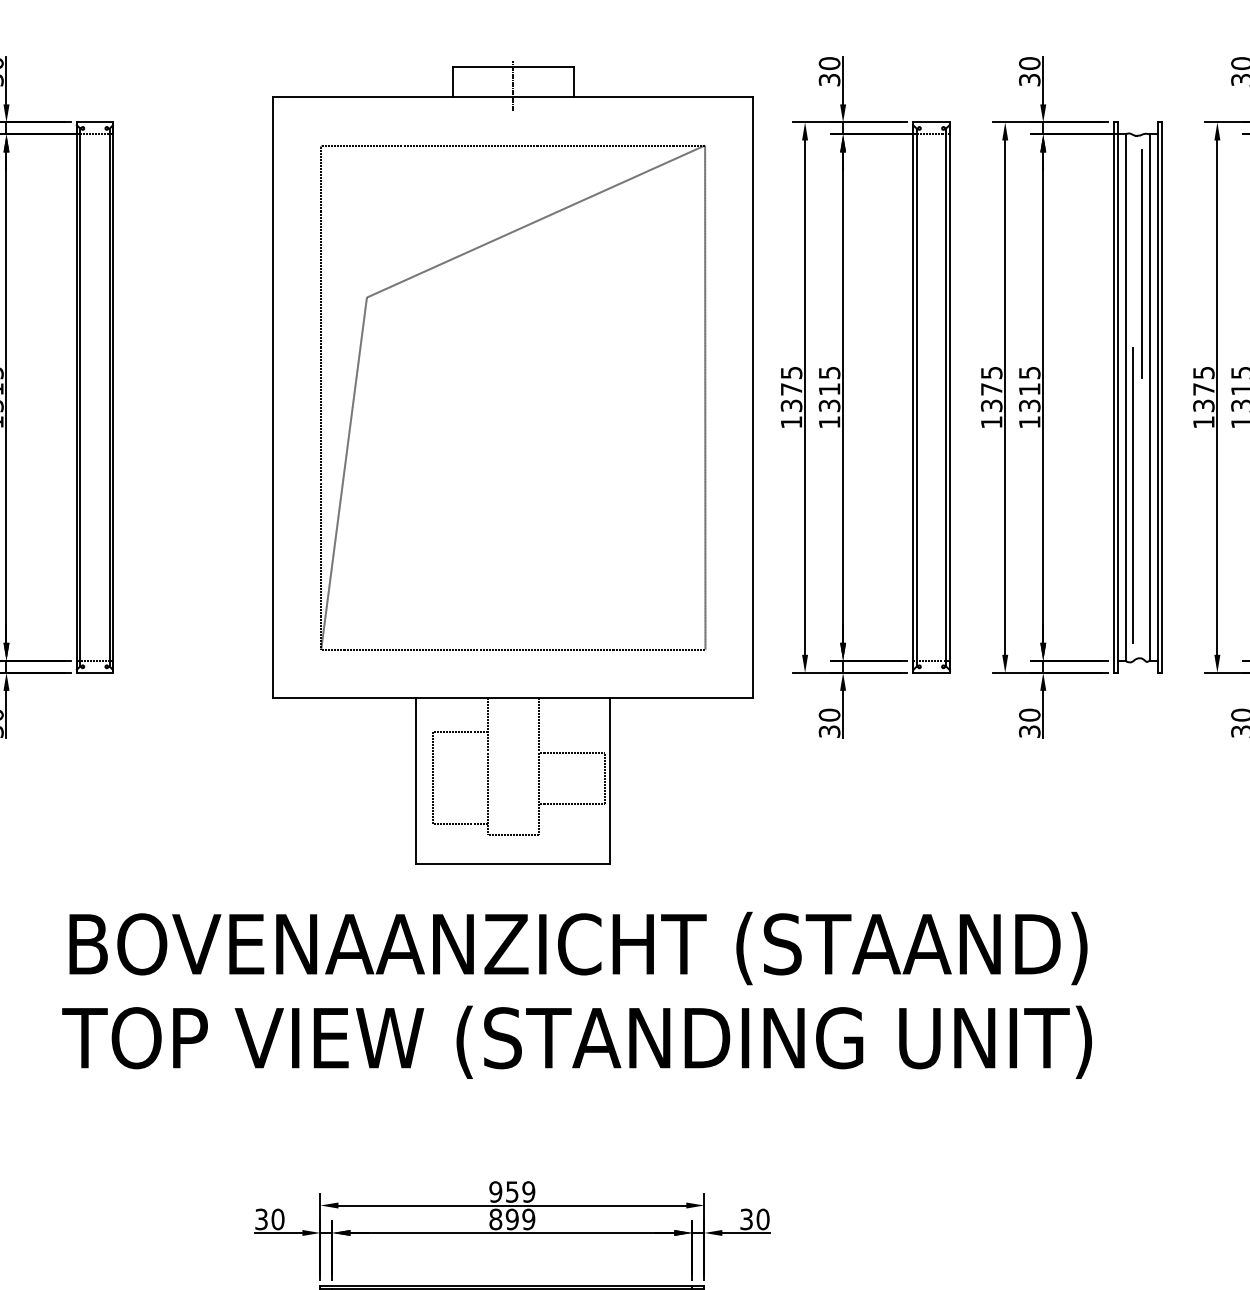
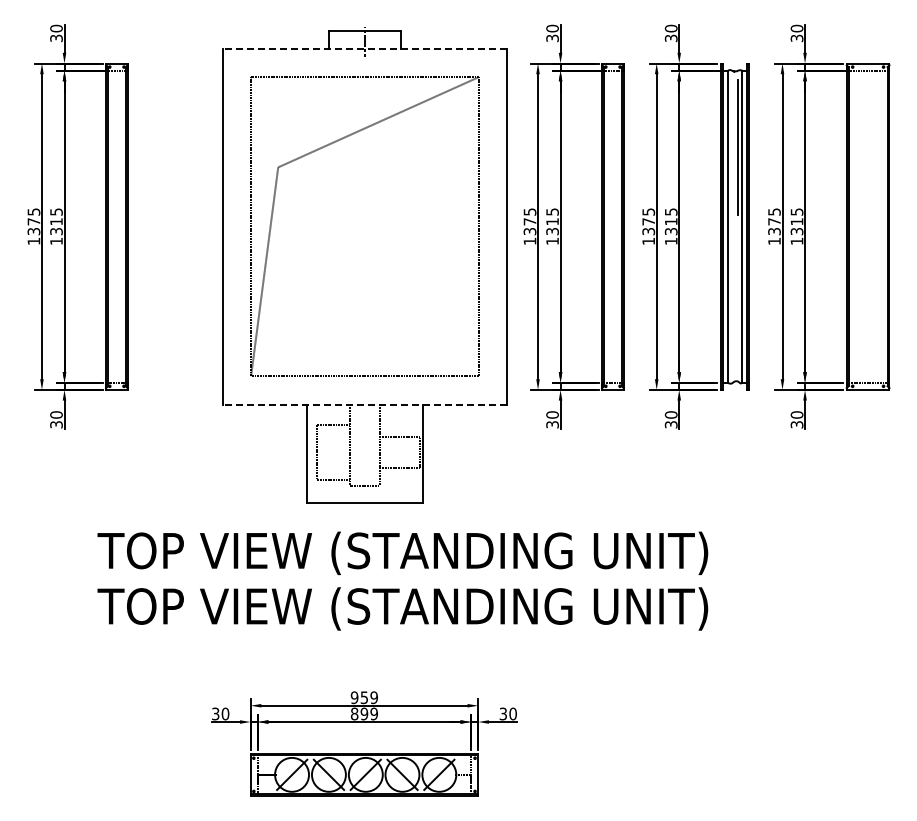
line: (512, 97) -> (364, 48), solid -> dashed
line: (1133, 495) -> (732, 284), removed
line: (512, 697) -> (364, 404), solid -> dashed
text: (576, 948) -> (402, 553), BOVENAANZICHT (STAAND) -> TOP VIEW (STANDING UNIT)

